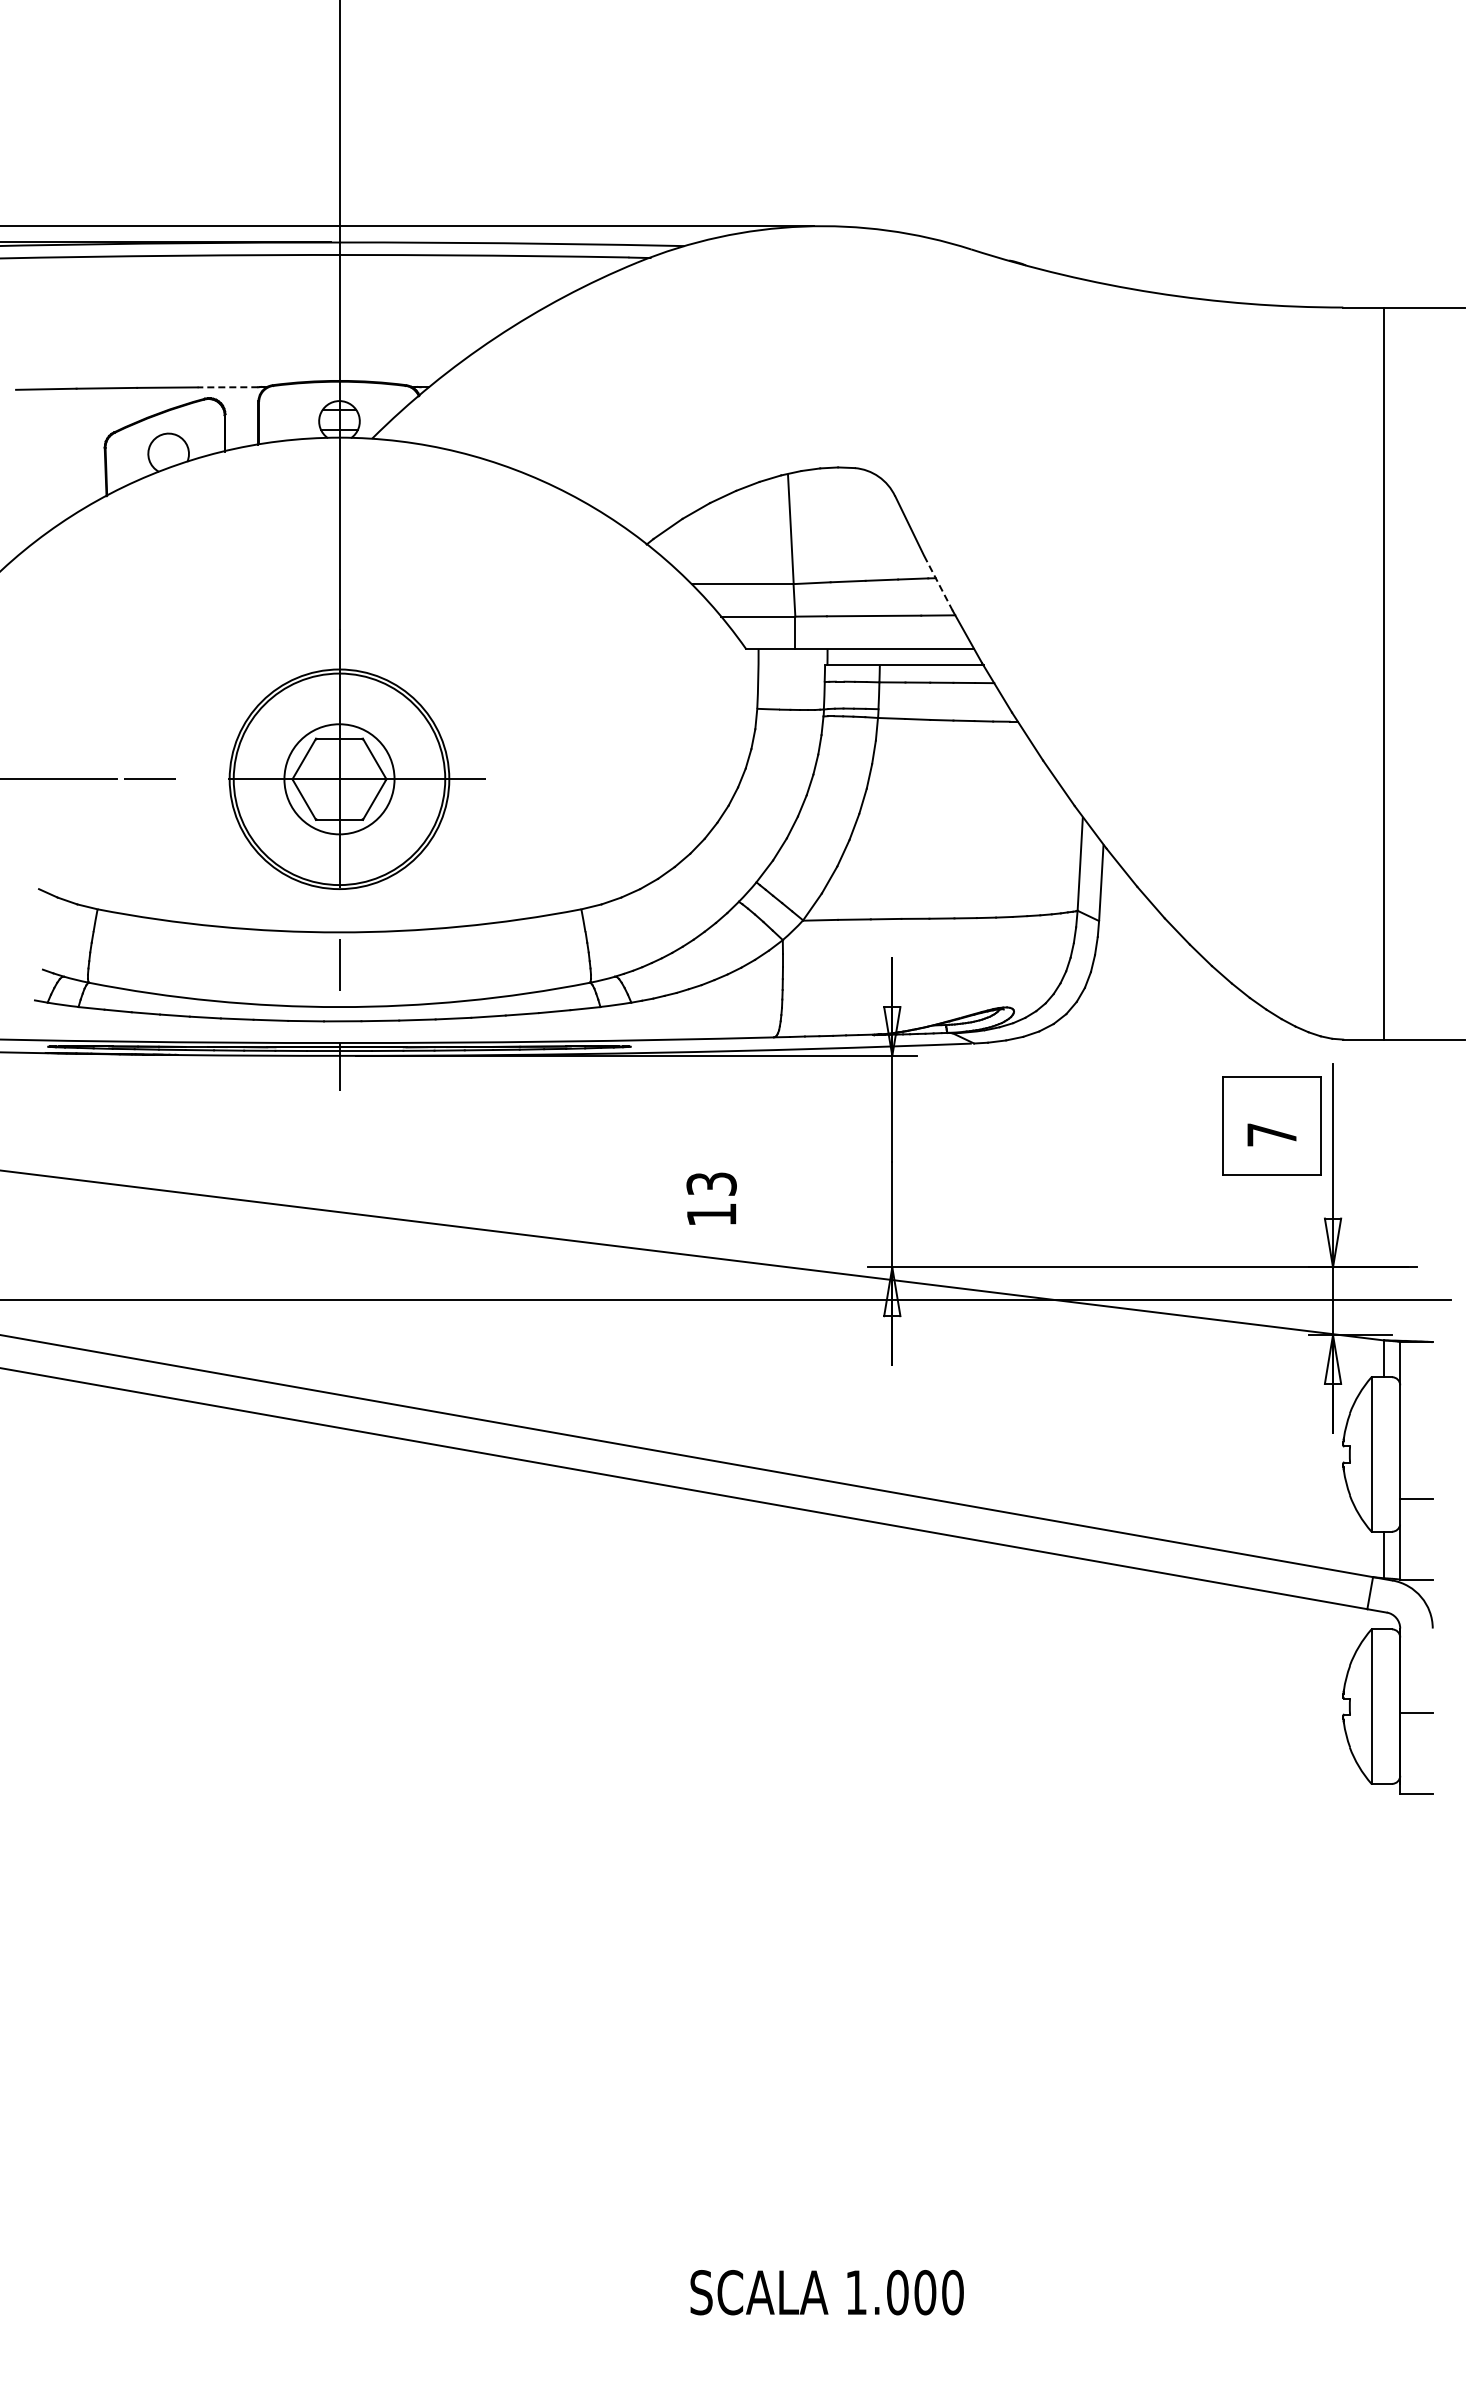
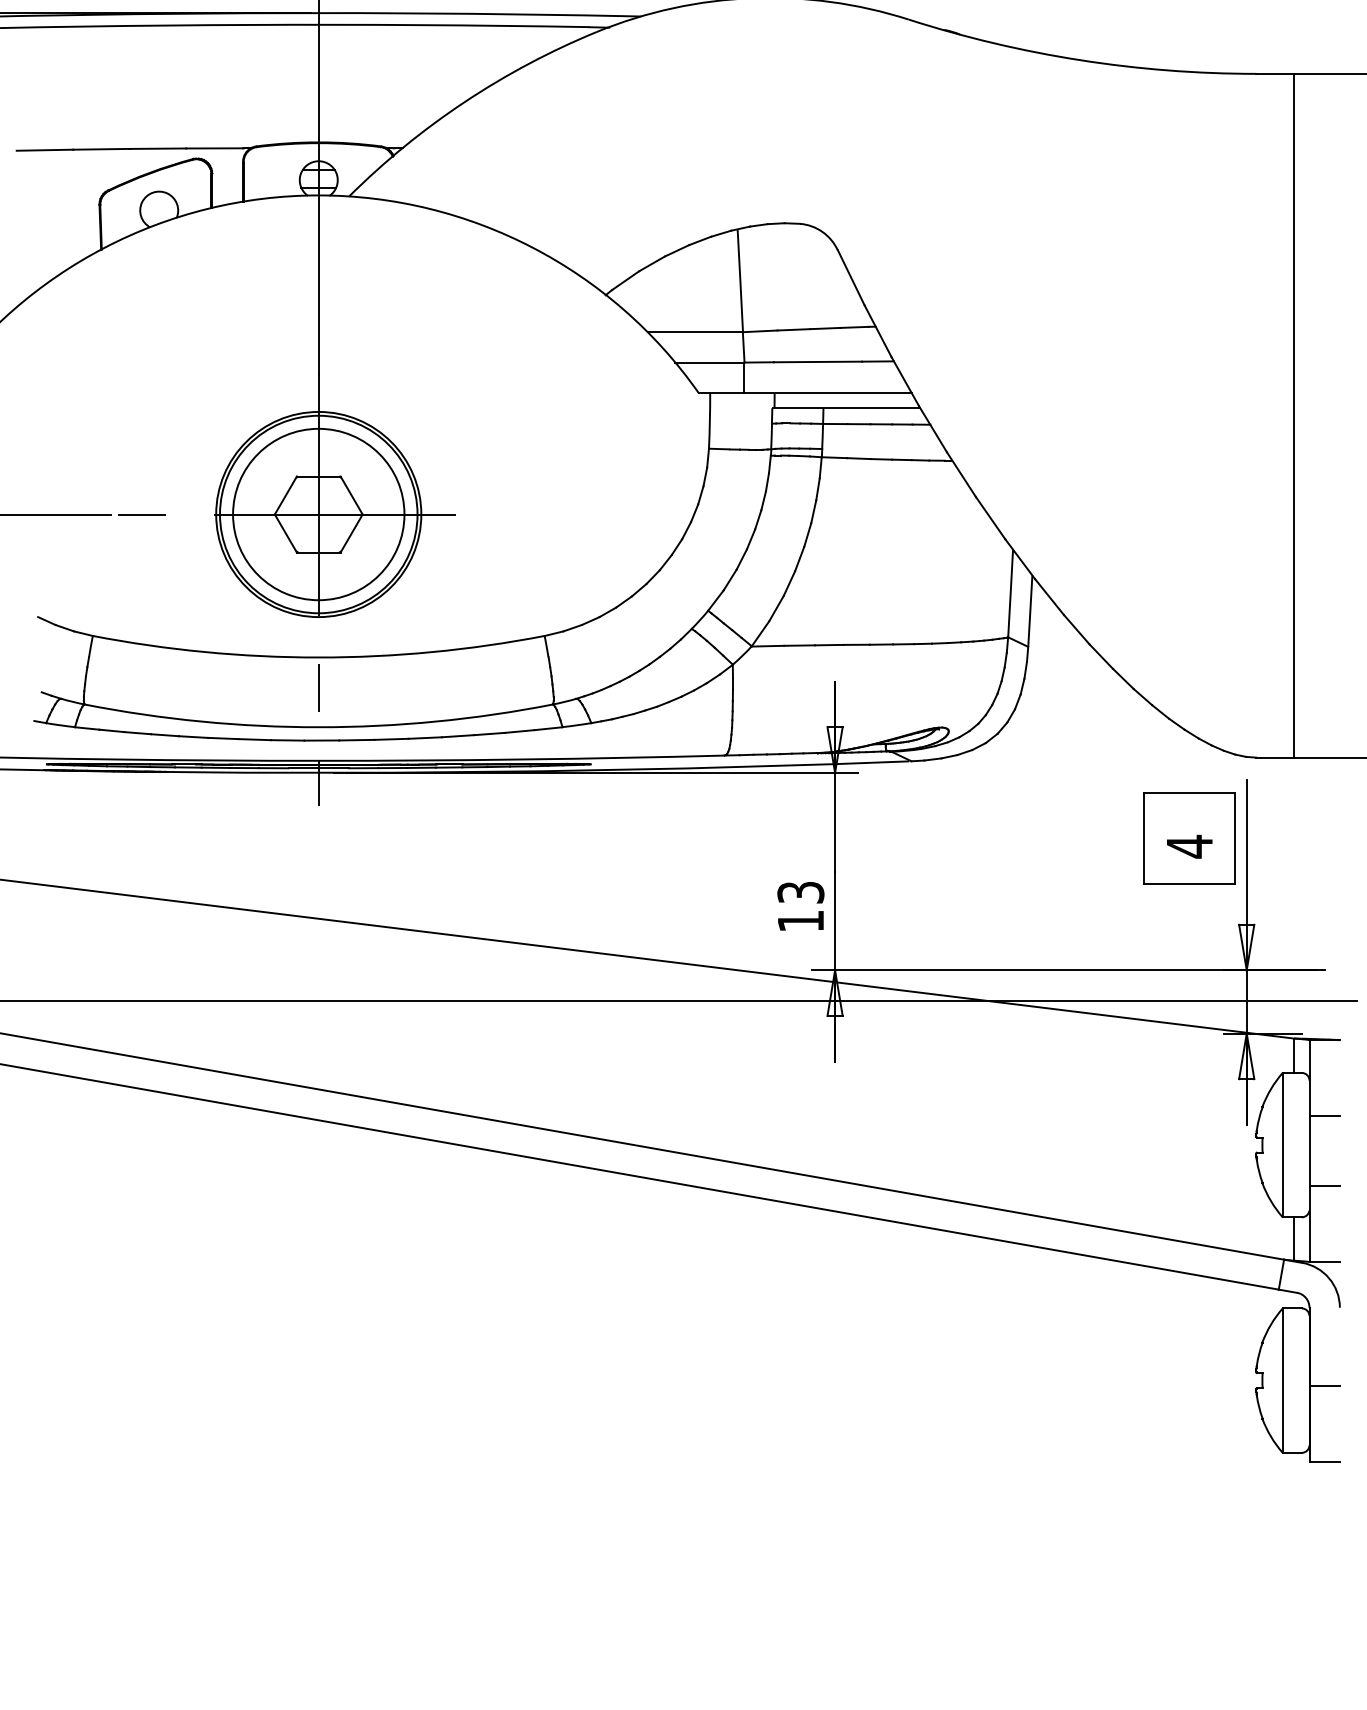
line: (227, 387) -> (214, 148), dashed -> solid
line: (938, 582) -> (878, 330), dashed -> solid
circle: (339, 779) -> (318, 514), size x1.67
text: (1271, 1134) -> (1189, 846), 7 -> 4
text: (711, 1198) -> (800, 906), moved
line: (1416, 1423) -> (1324, 1116), added

